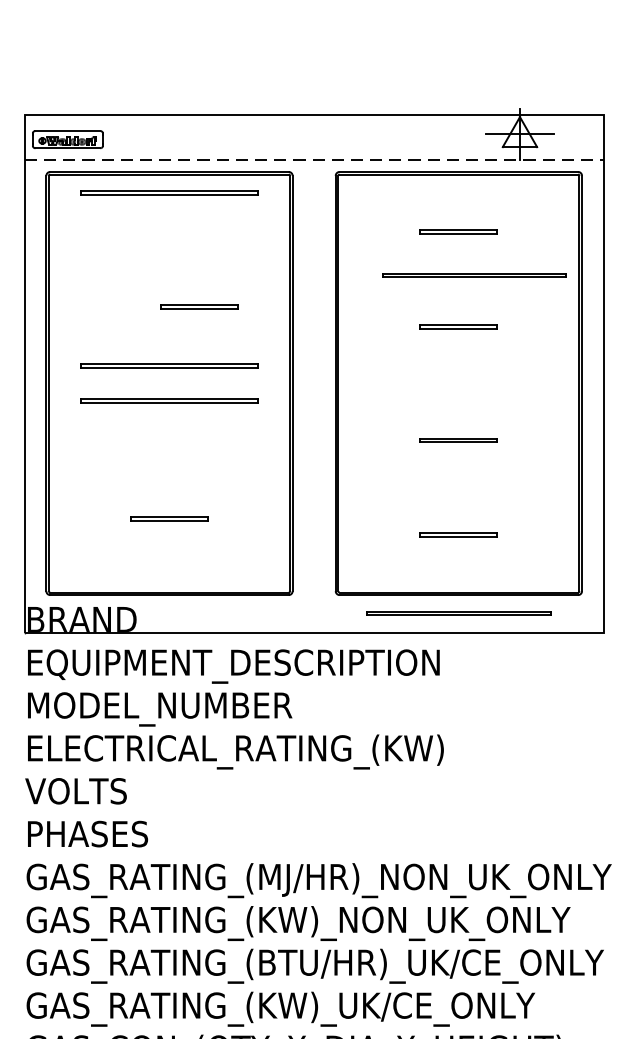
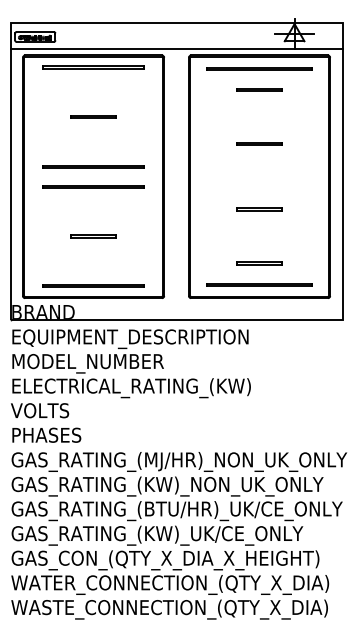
line: (314, 159) -> (176, 48), dashed -> solid
line: (474, 274) -> (259, 68), moved
line: (198, 306) -> (93, 116), moved
line: (169, 517) -> (93, 235), moved
line: (169, 572) -> (93, 285), added
line: (458, 613) -> (259, 284), moved

